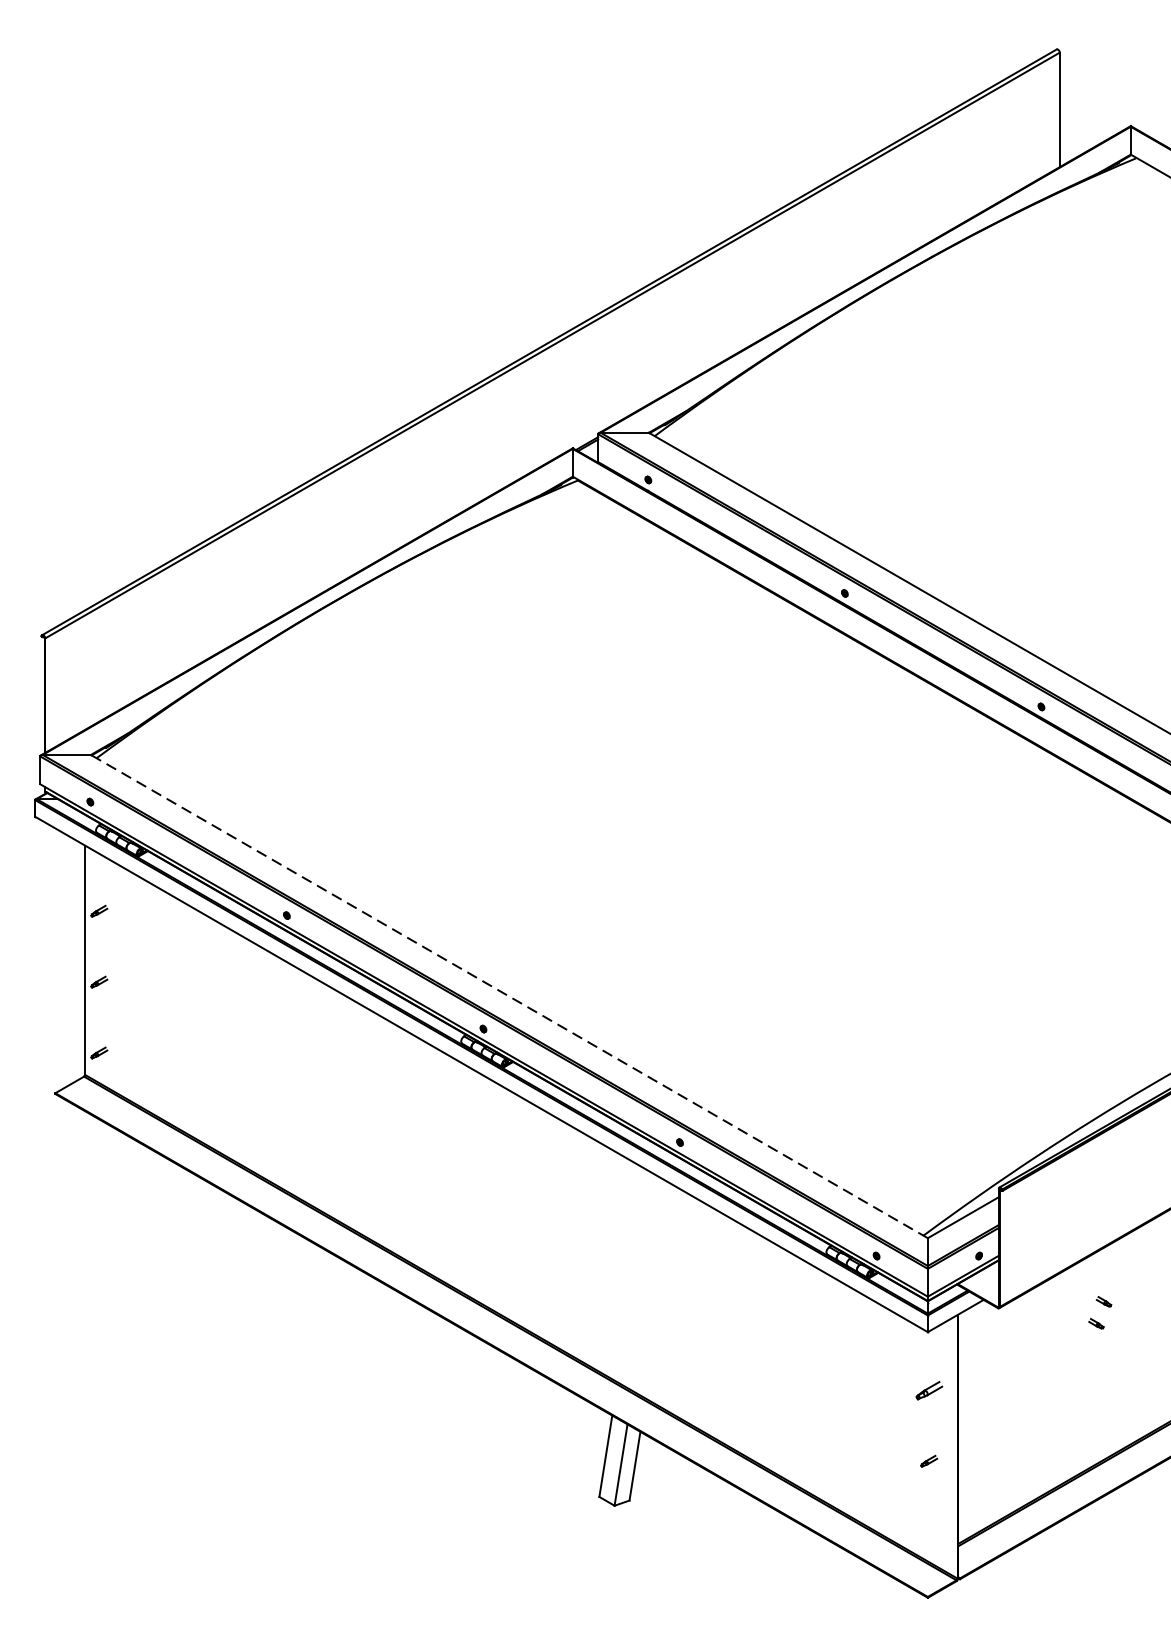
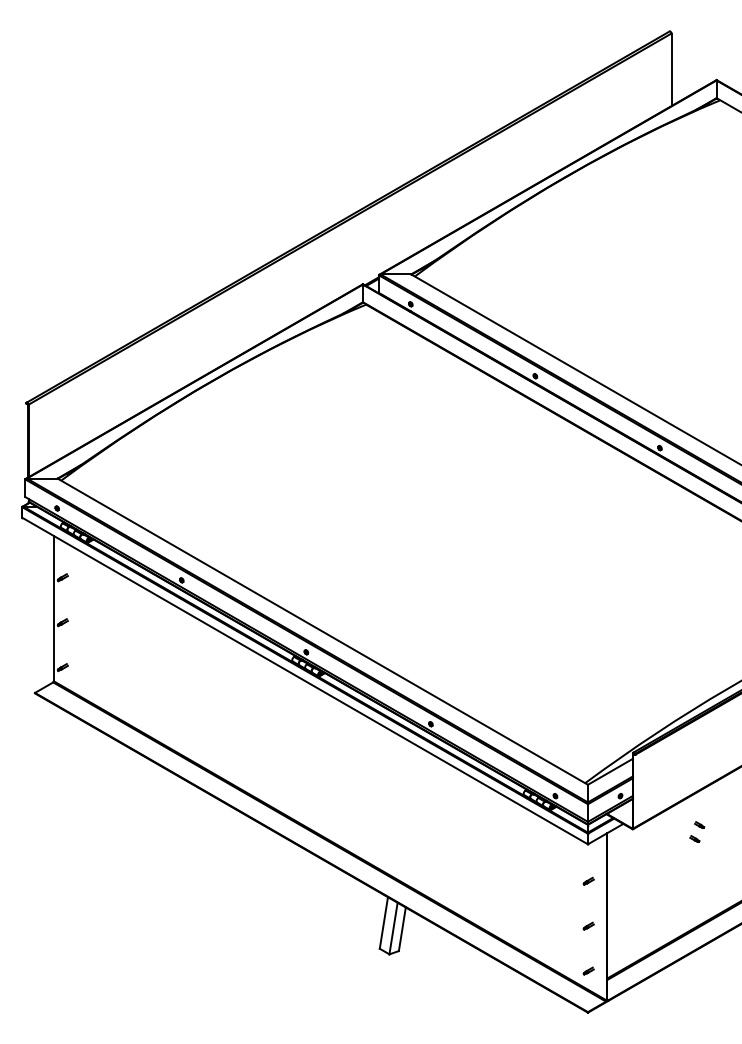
line: (508, 996) -> (322, 631), dashed -> solid
part: (928, 1389) -> (588, 880), size x0.62
part: (928, 1531) -> (588, 970), added

